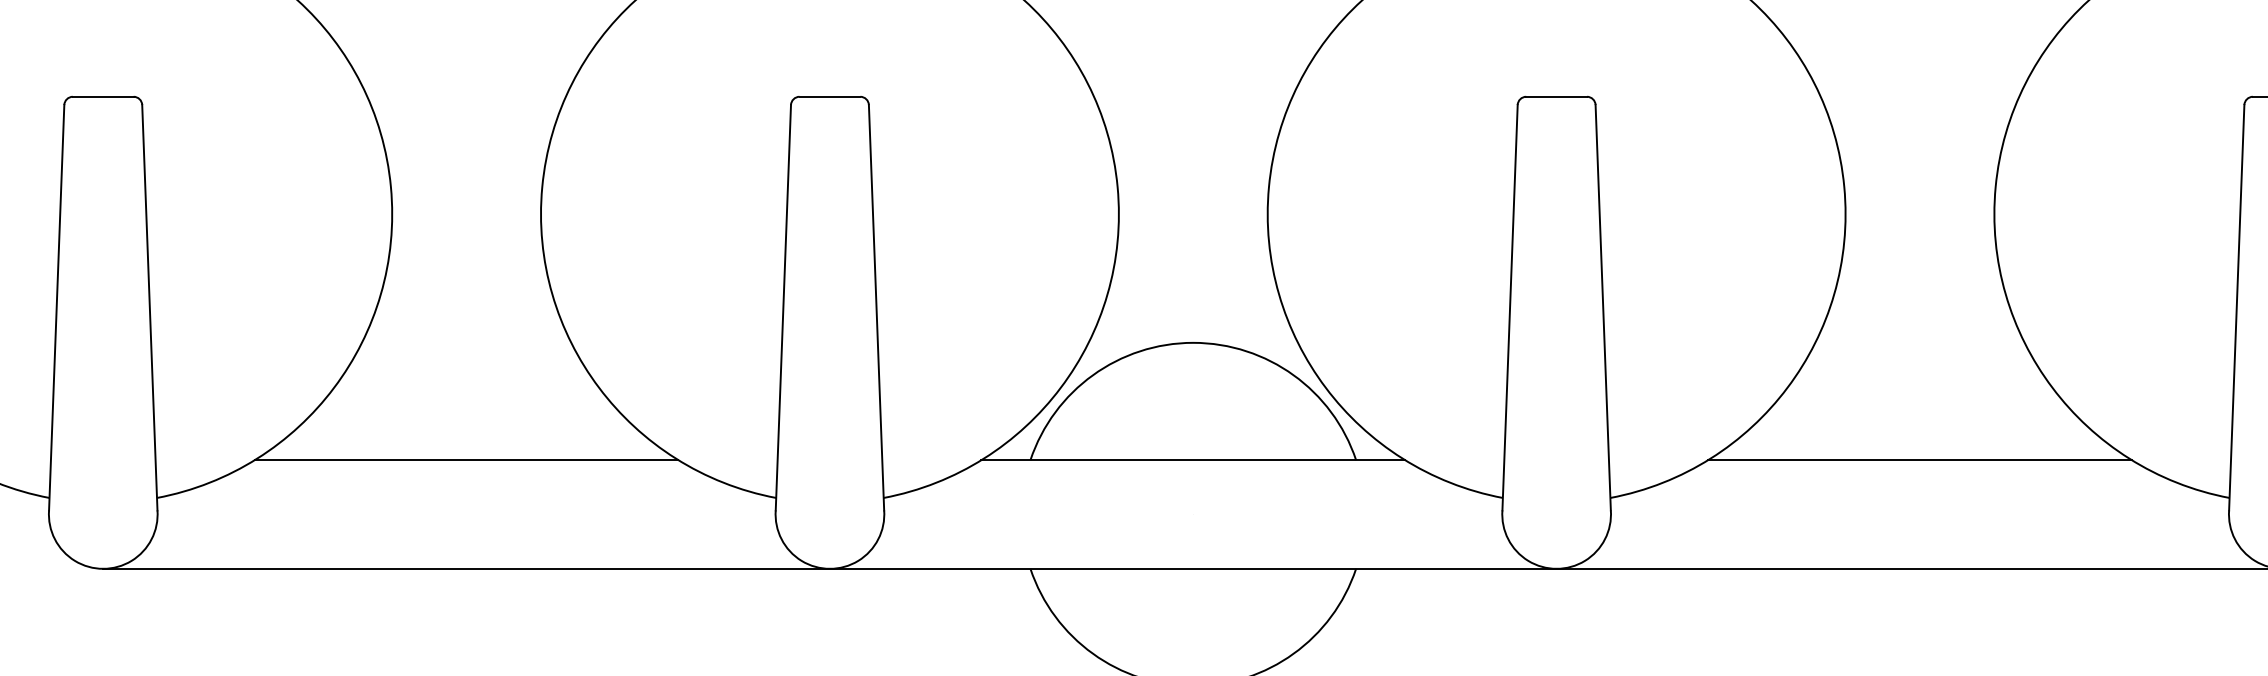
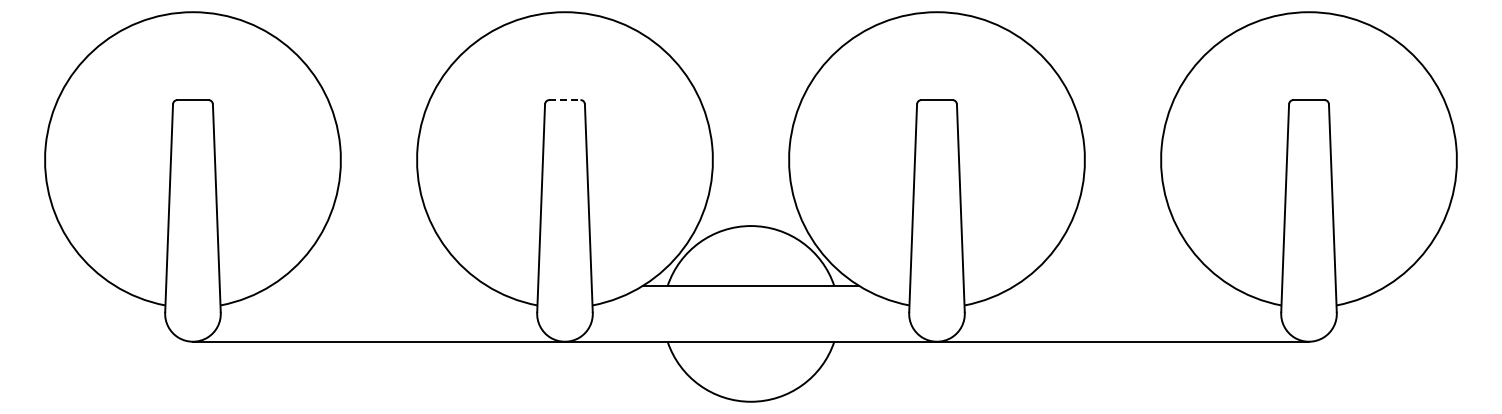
line: (828, 97) -> (564, 100), solid -> dashed
line: (465, 460) -> (378, 286), removed
line: (1918, 460) -> (1122, 286), removed

